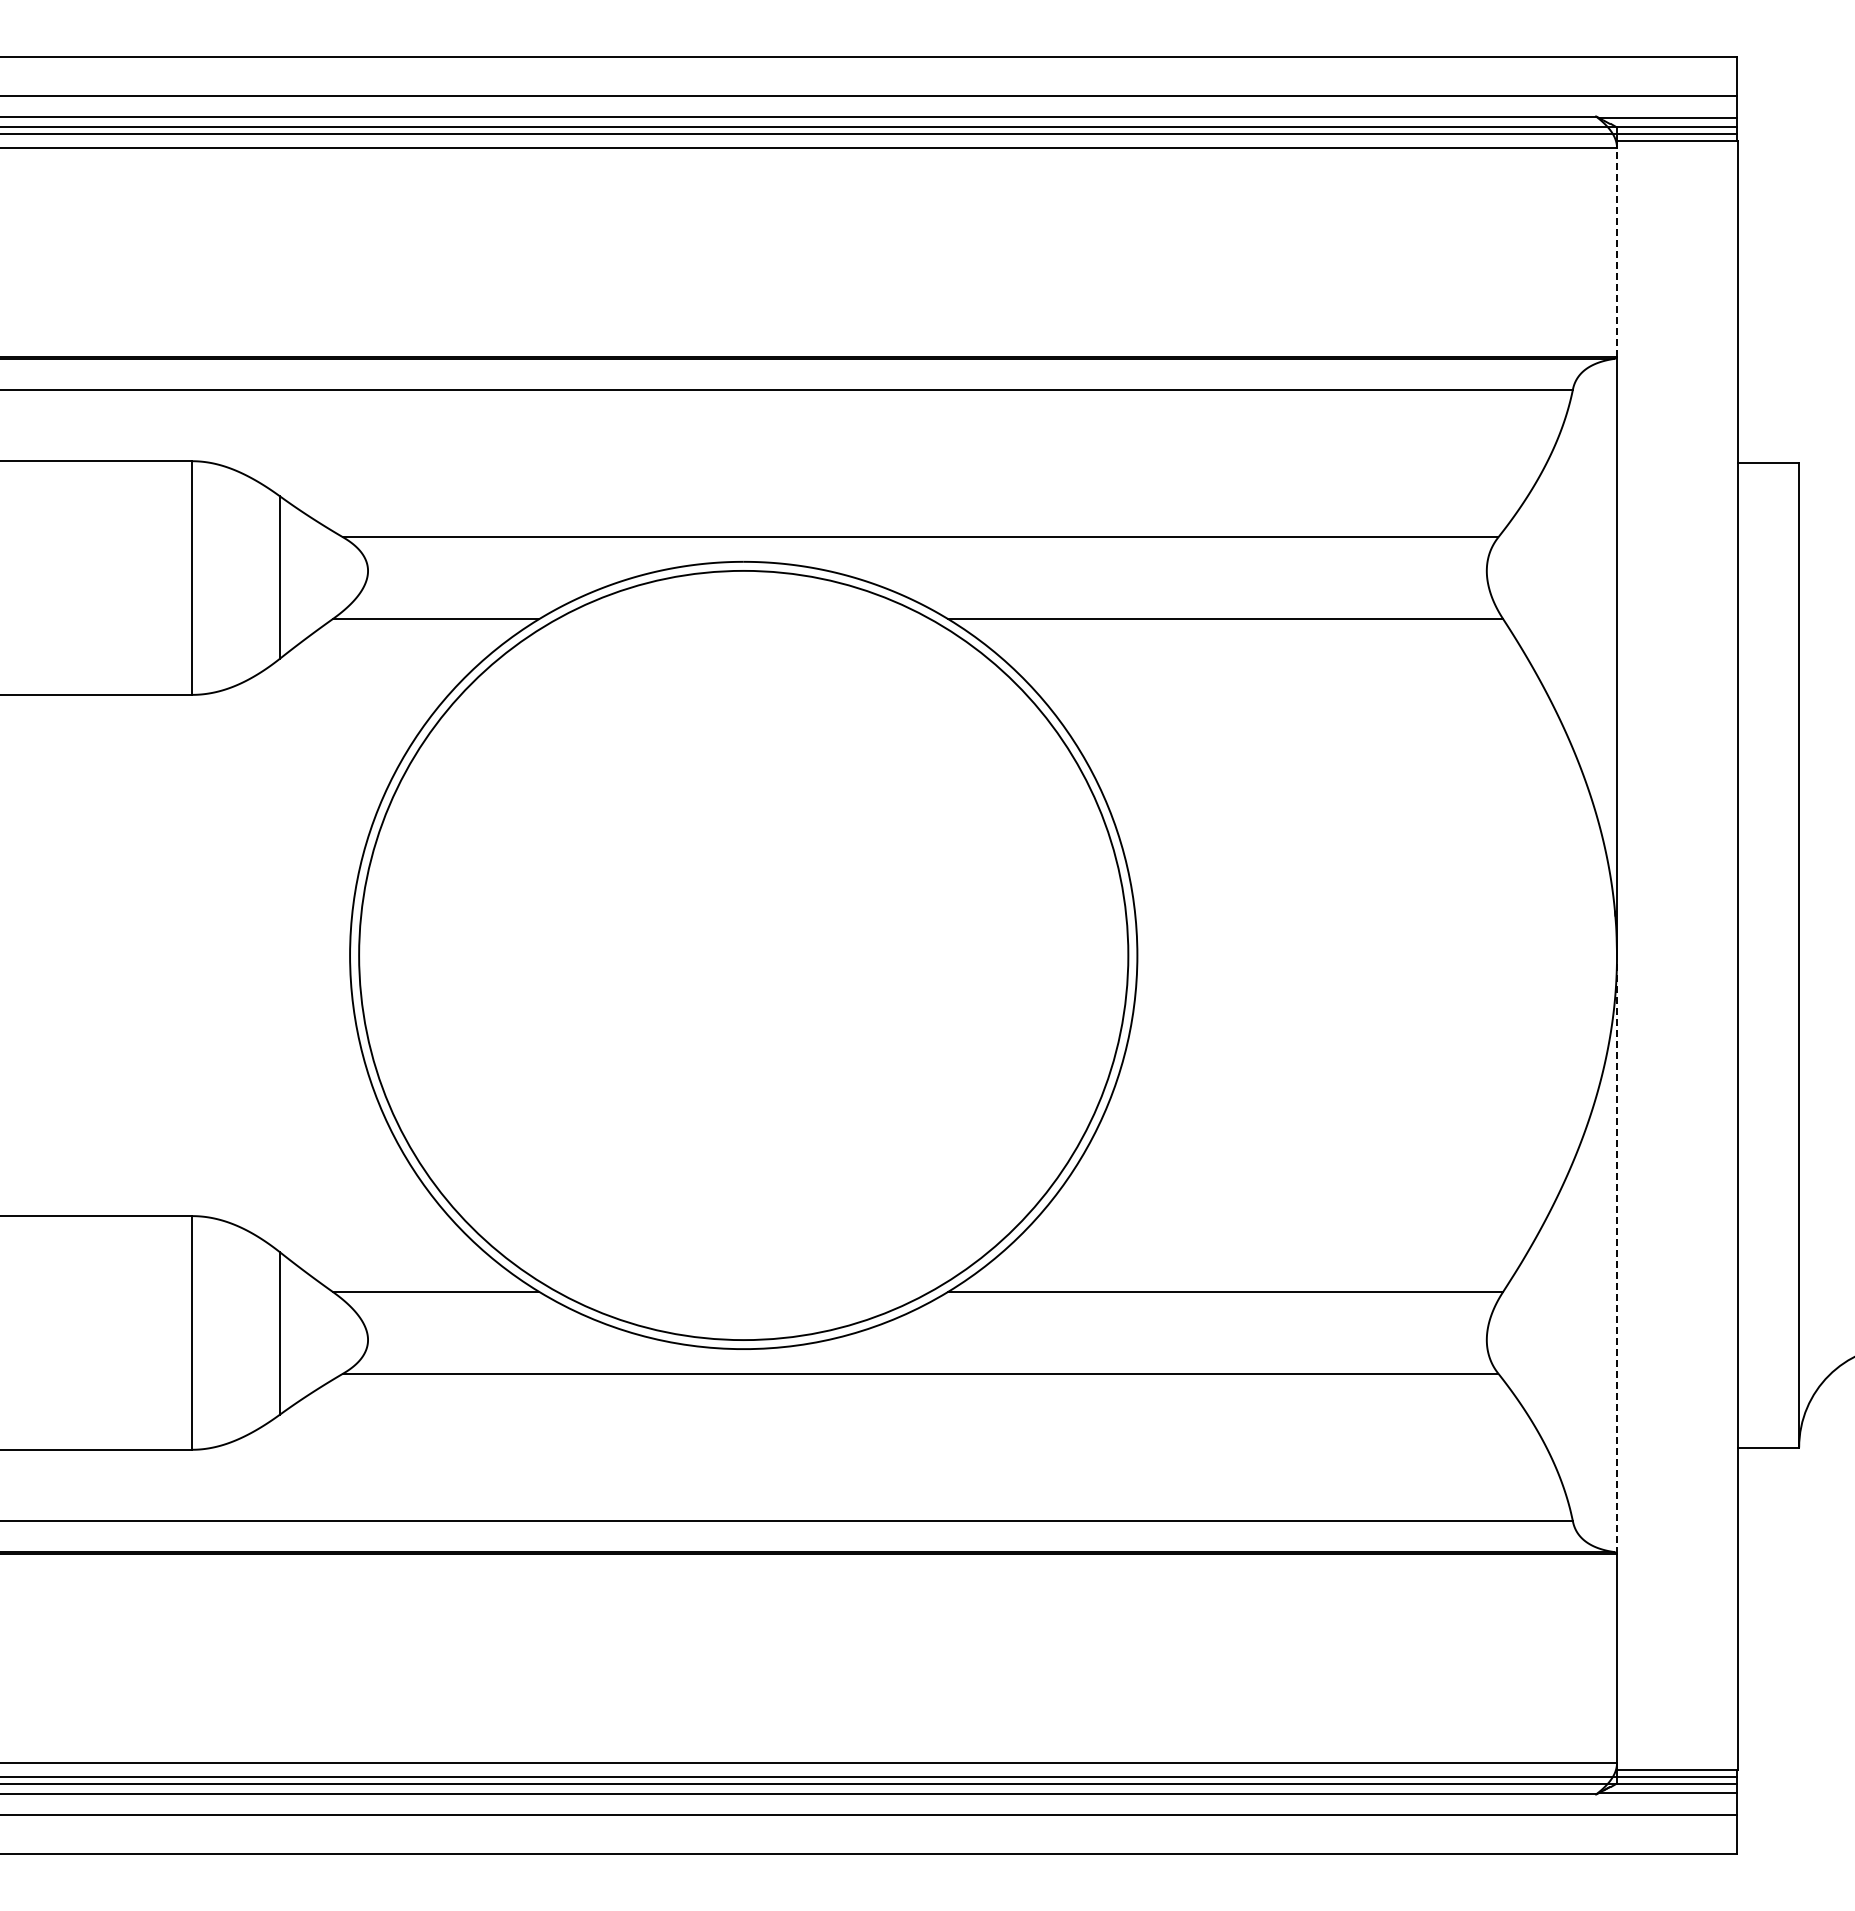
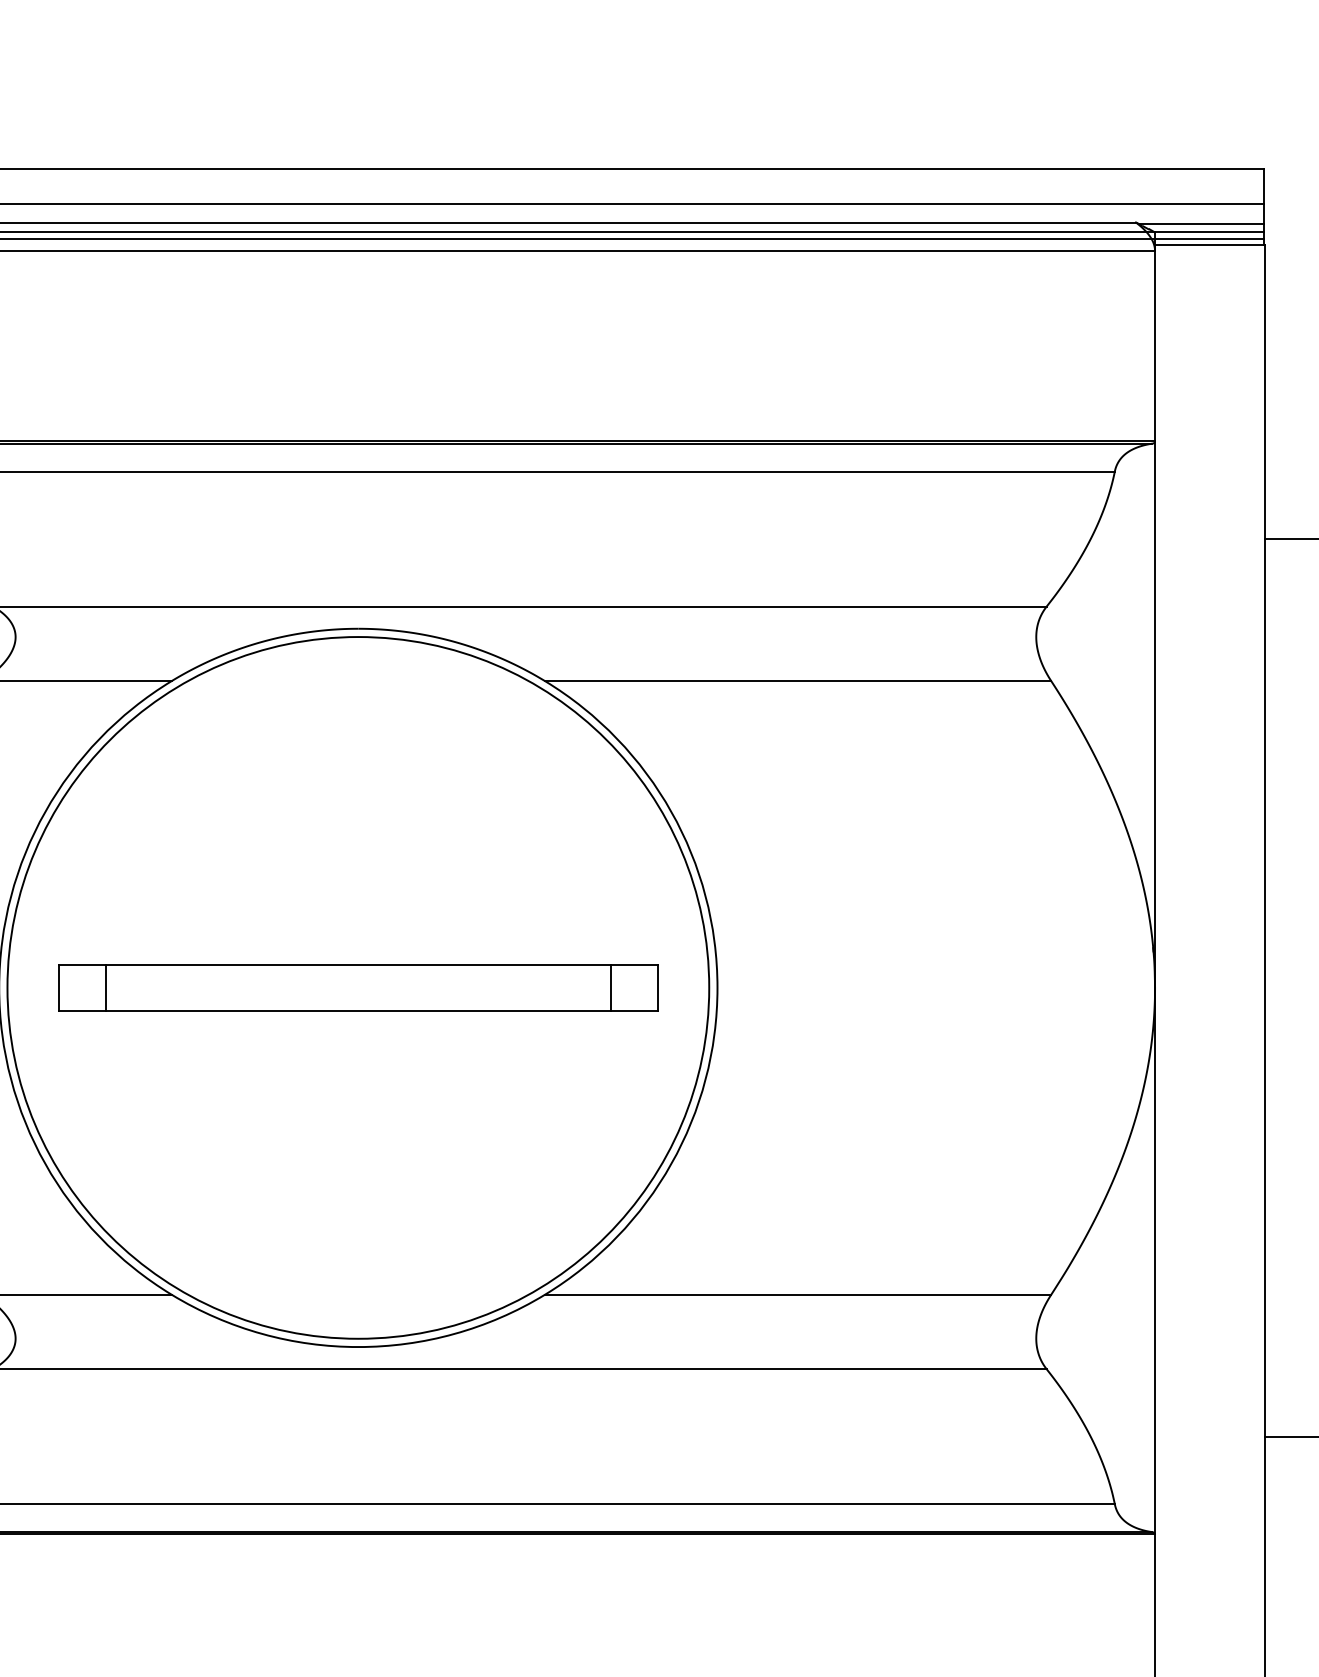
line: (1617, 251) -> (1155, 345), dashed -> solid
part: (743, 955) -> (358, 987), added
line: (1617, 1254) -> (1155, 1260), dashed -> solid

